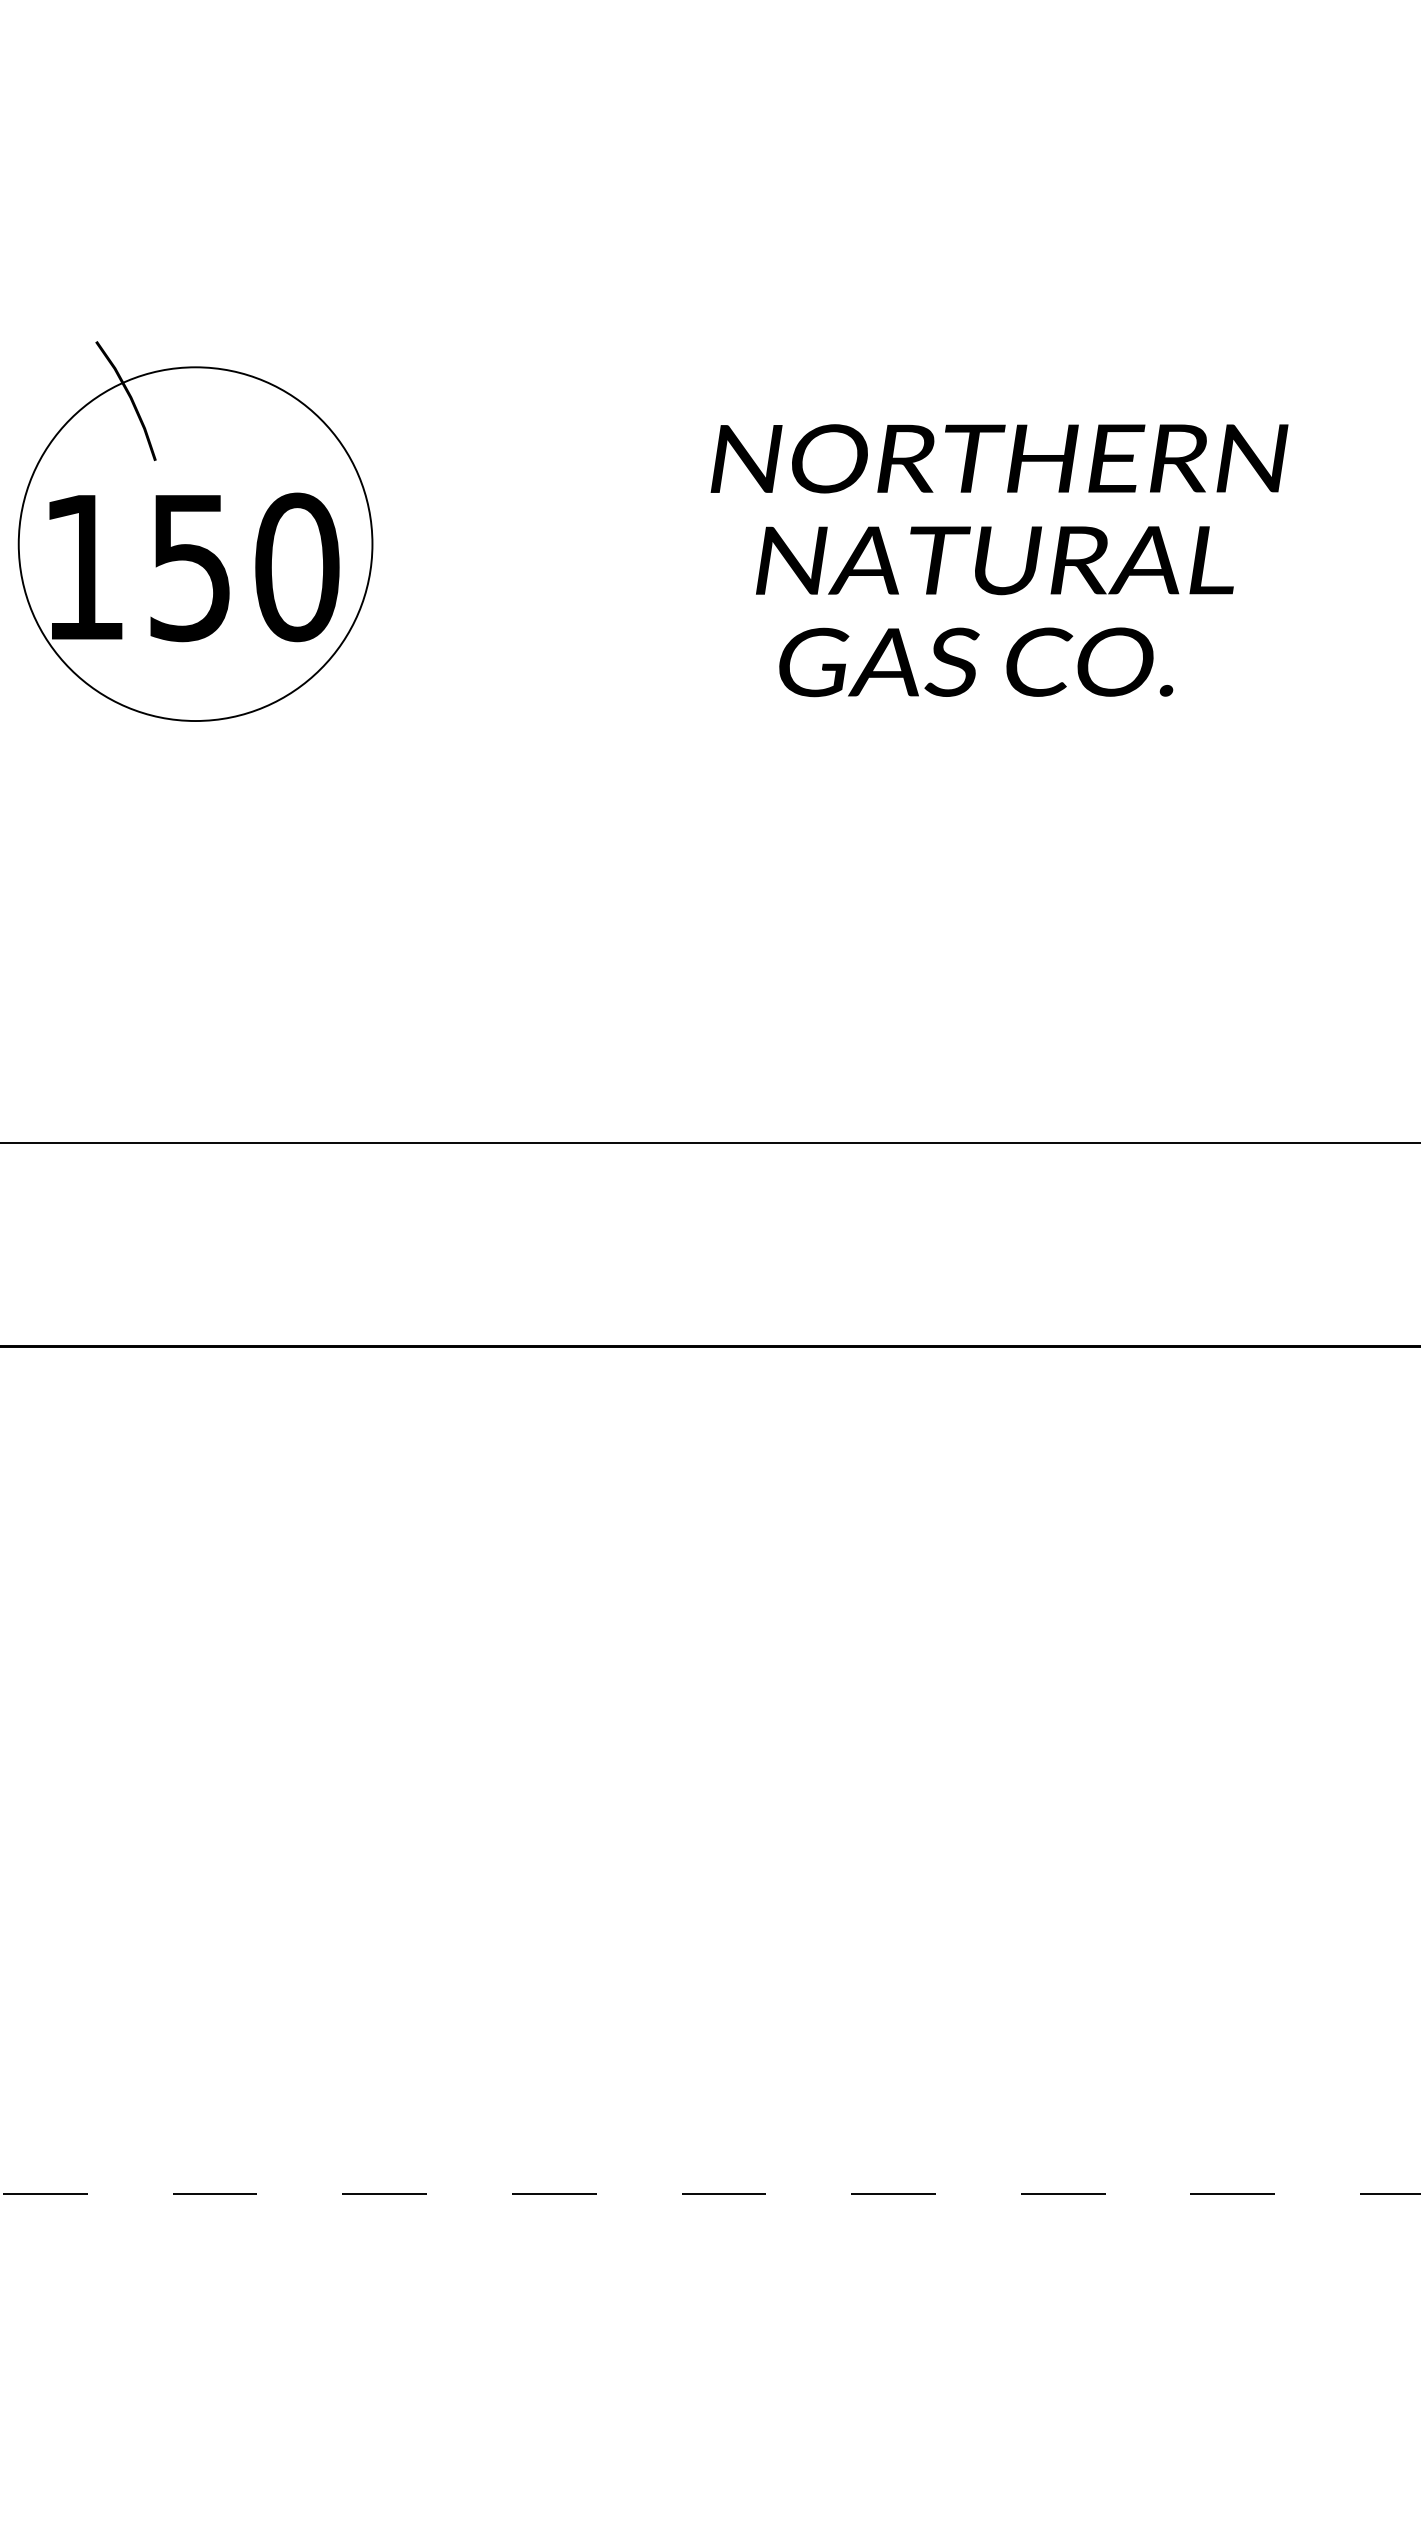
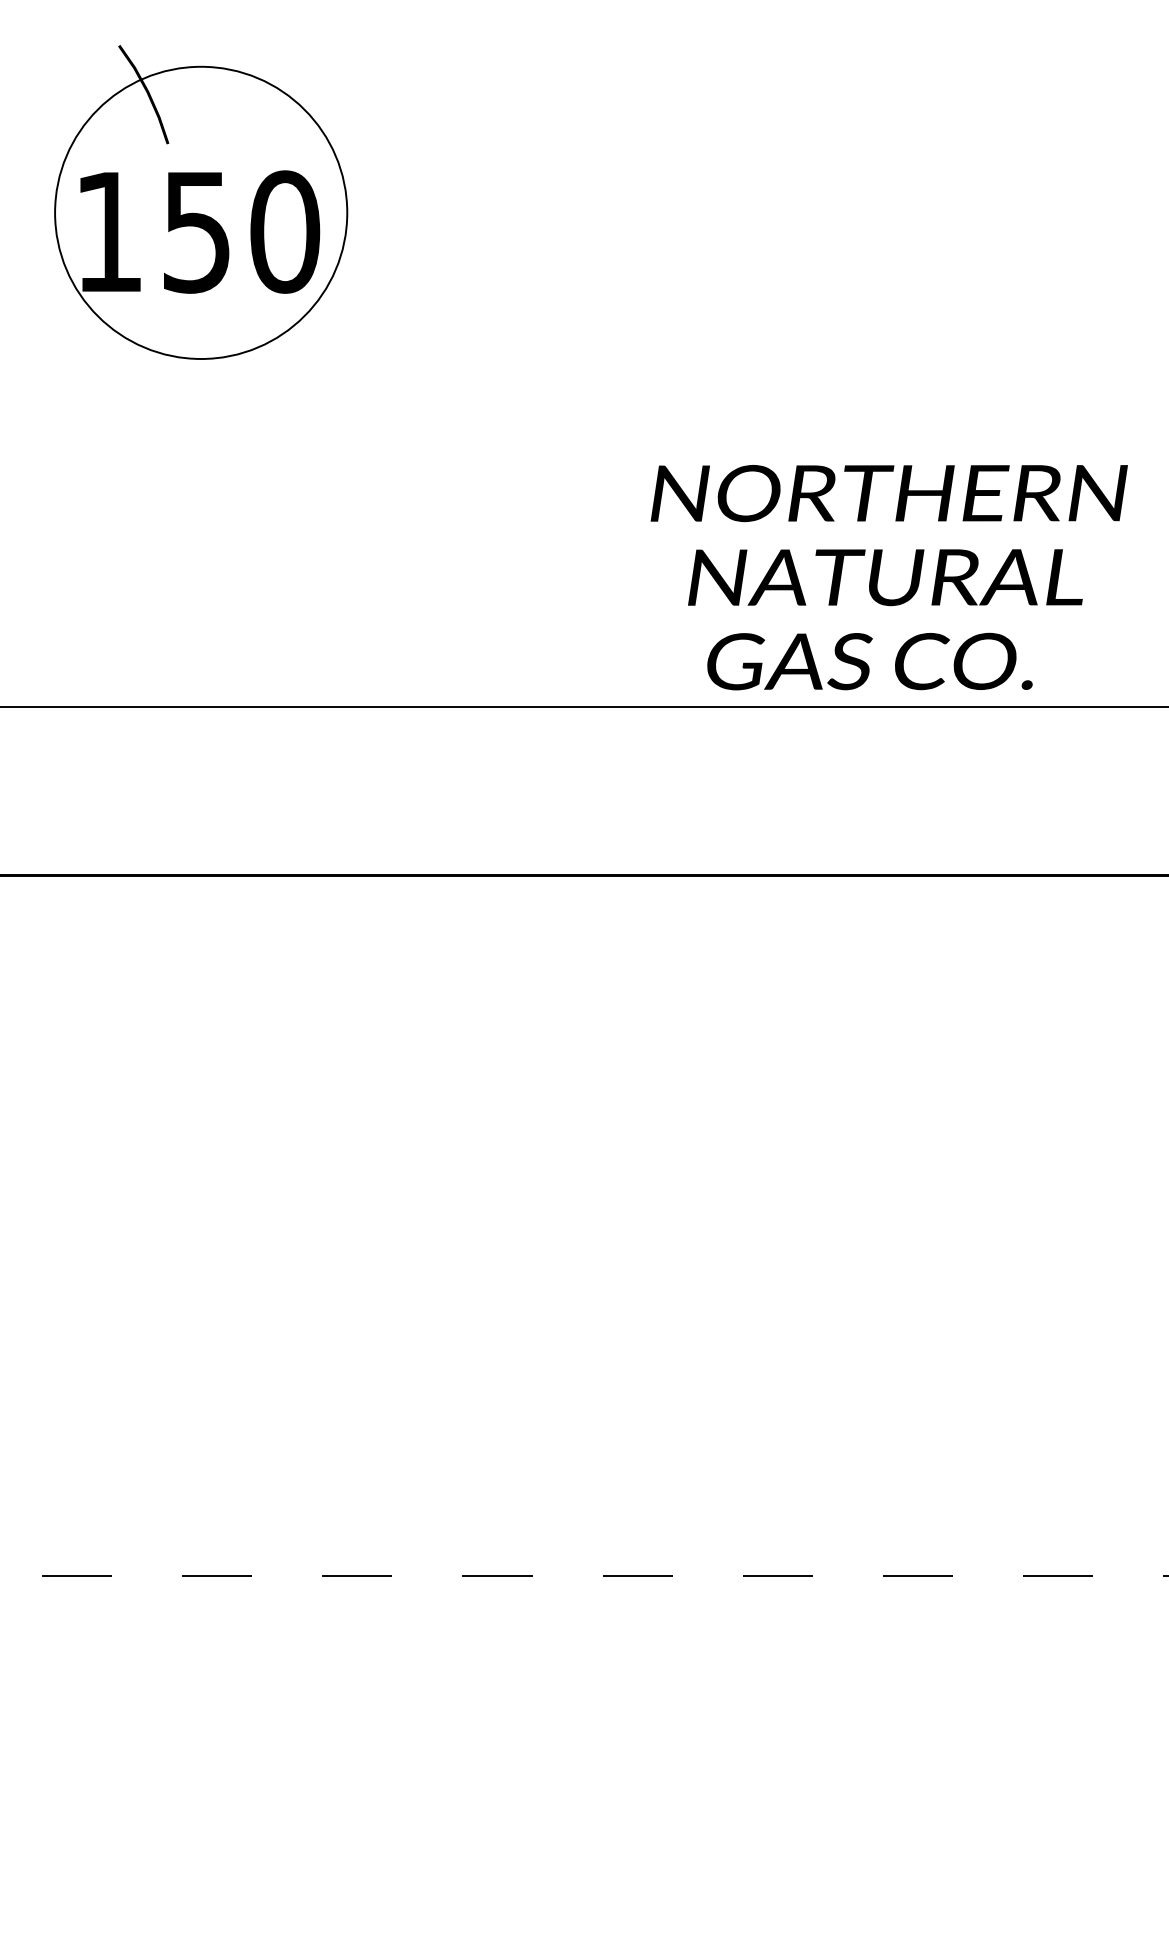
text: (999, 560) -> (889, 577), moved

